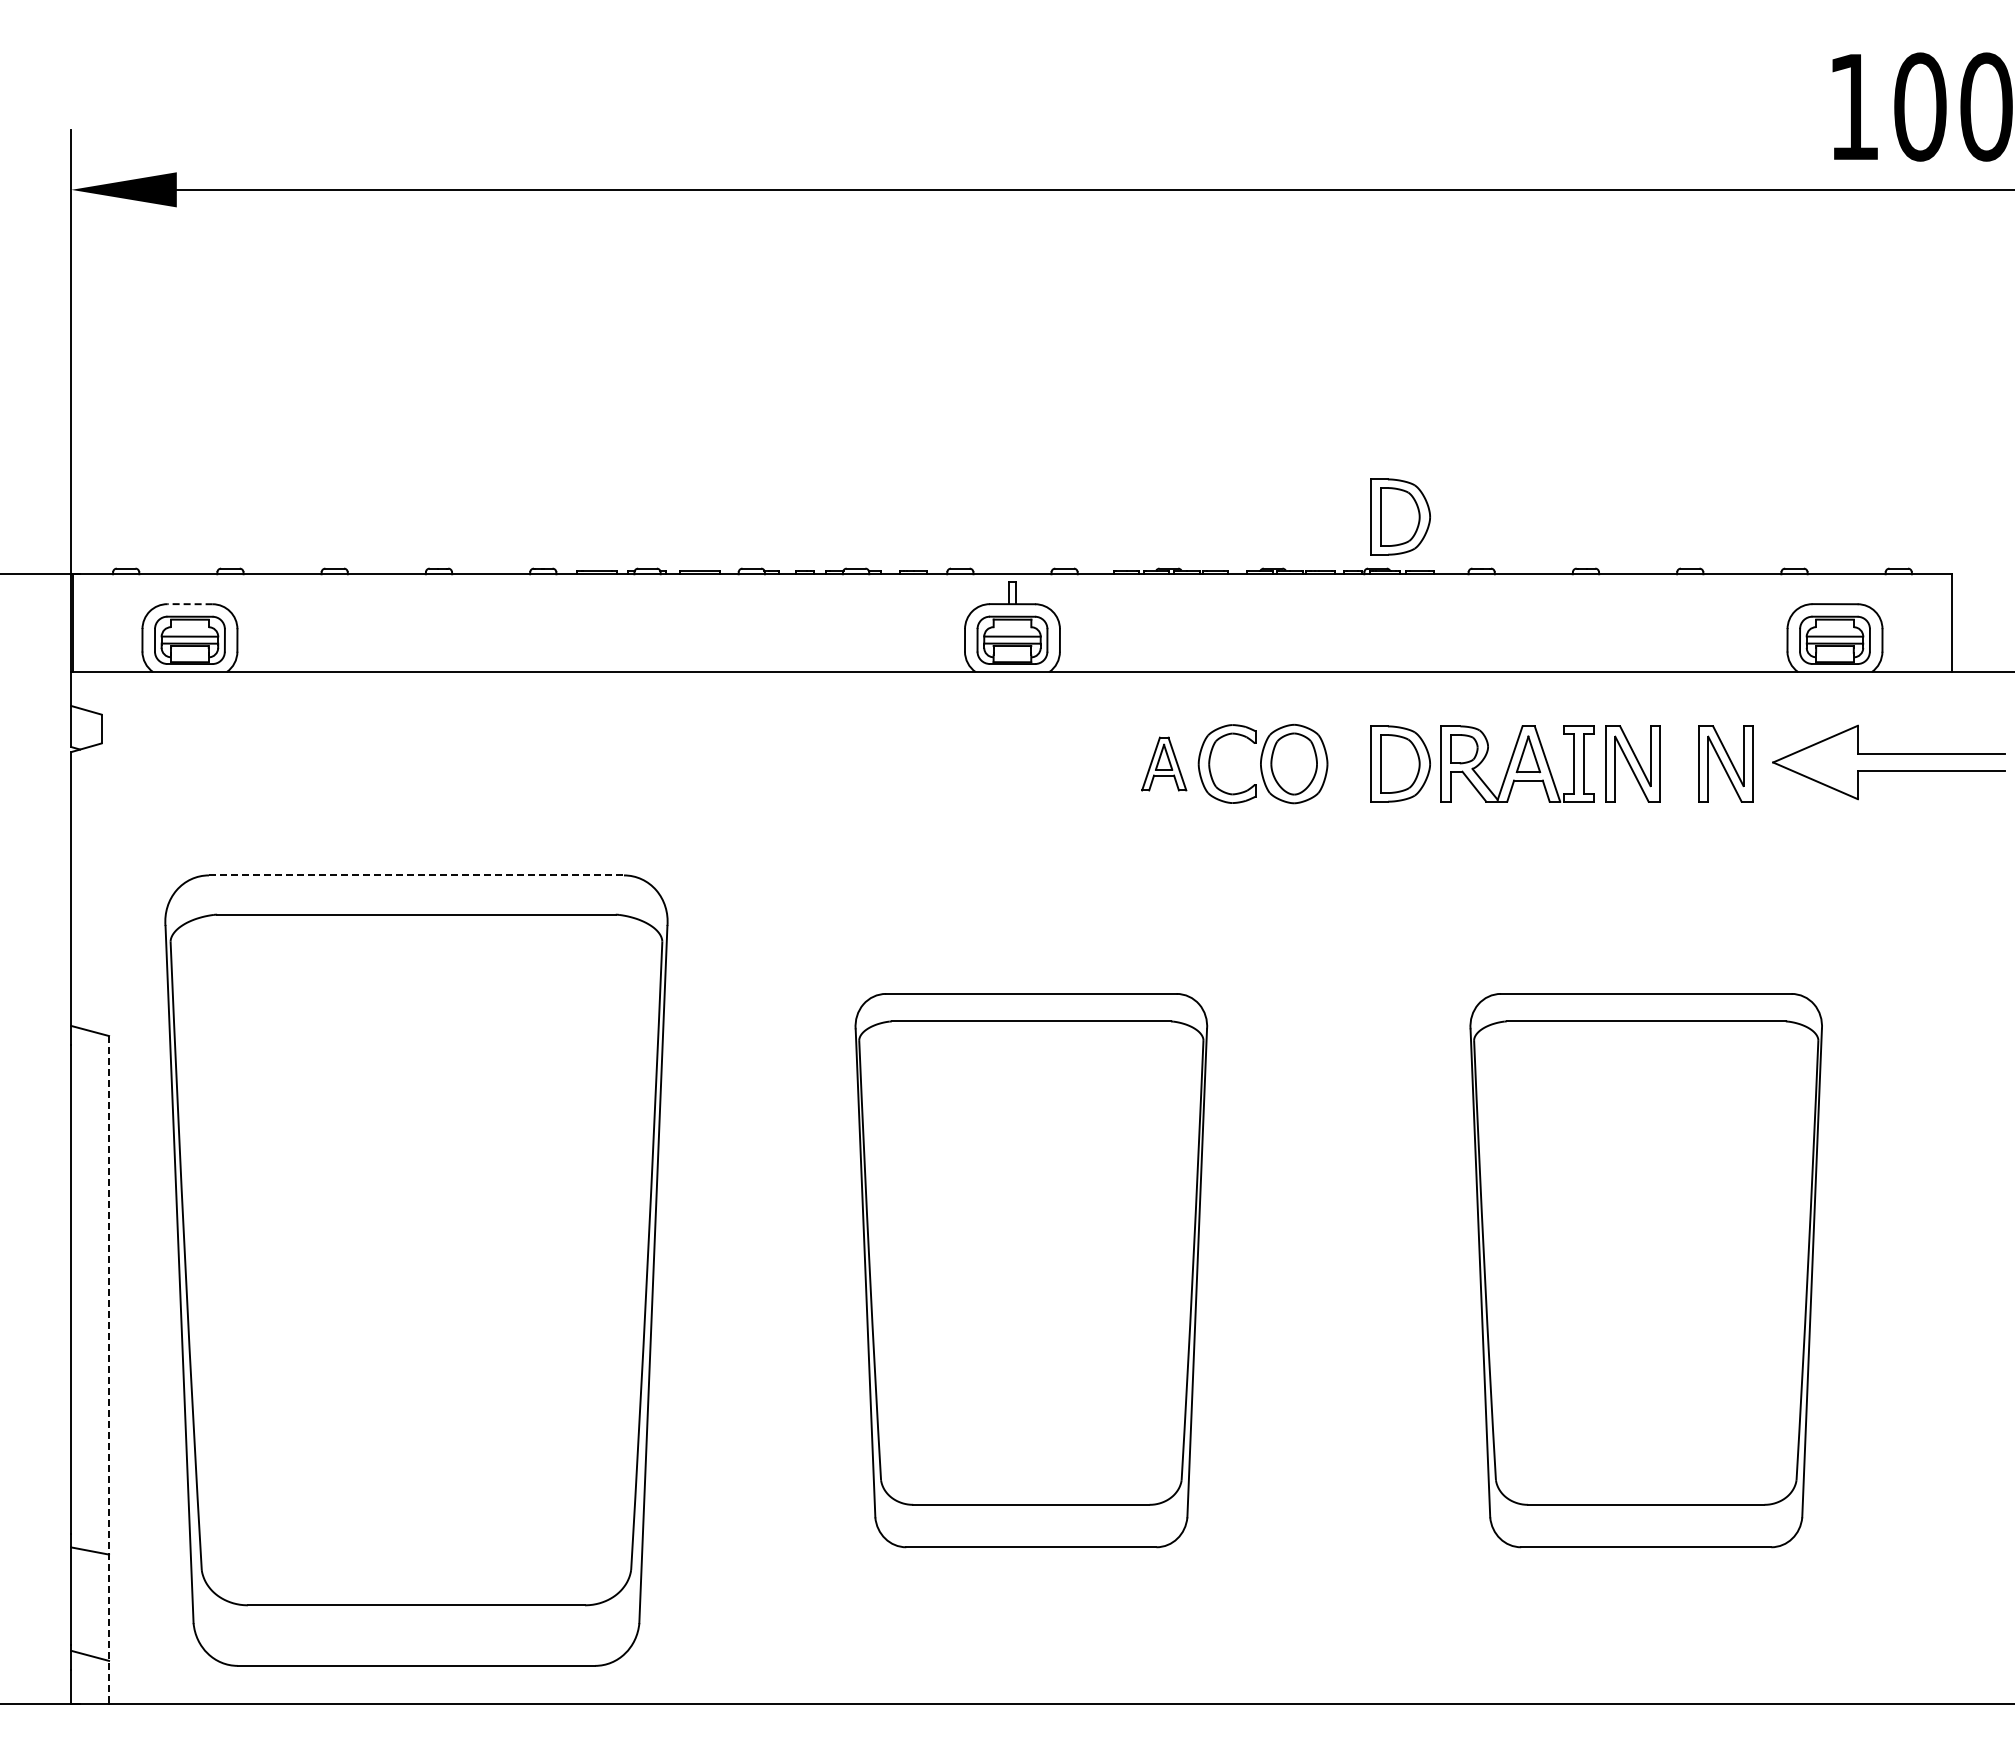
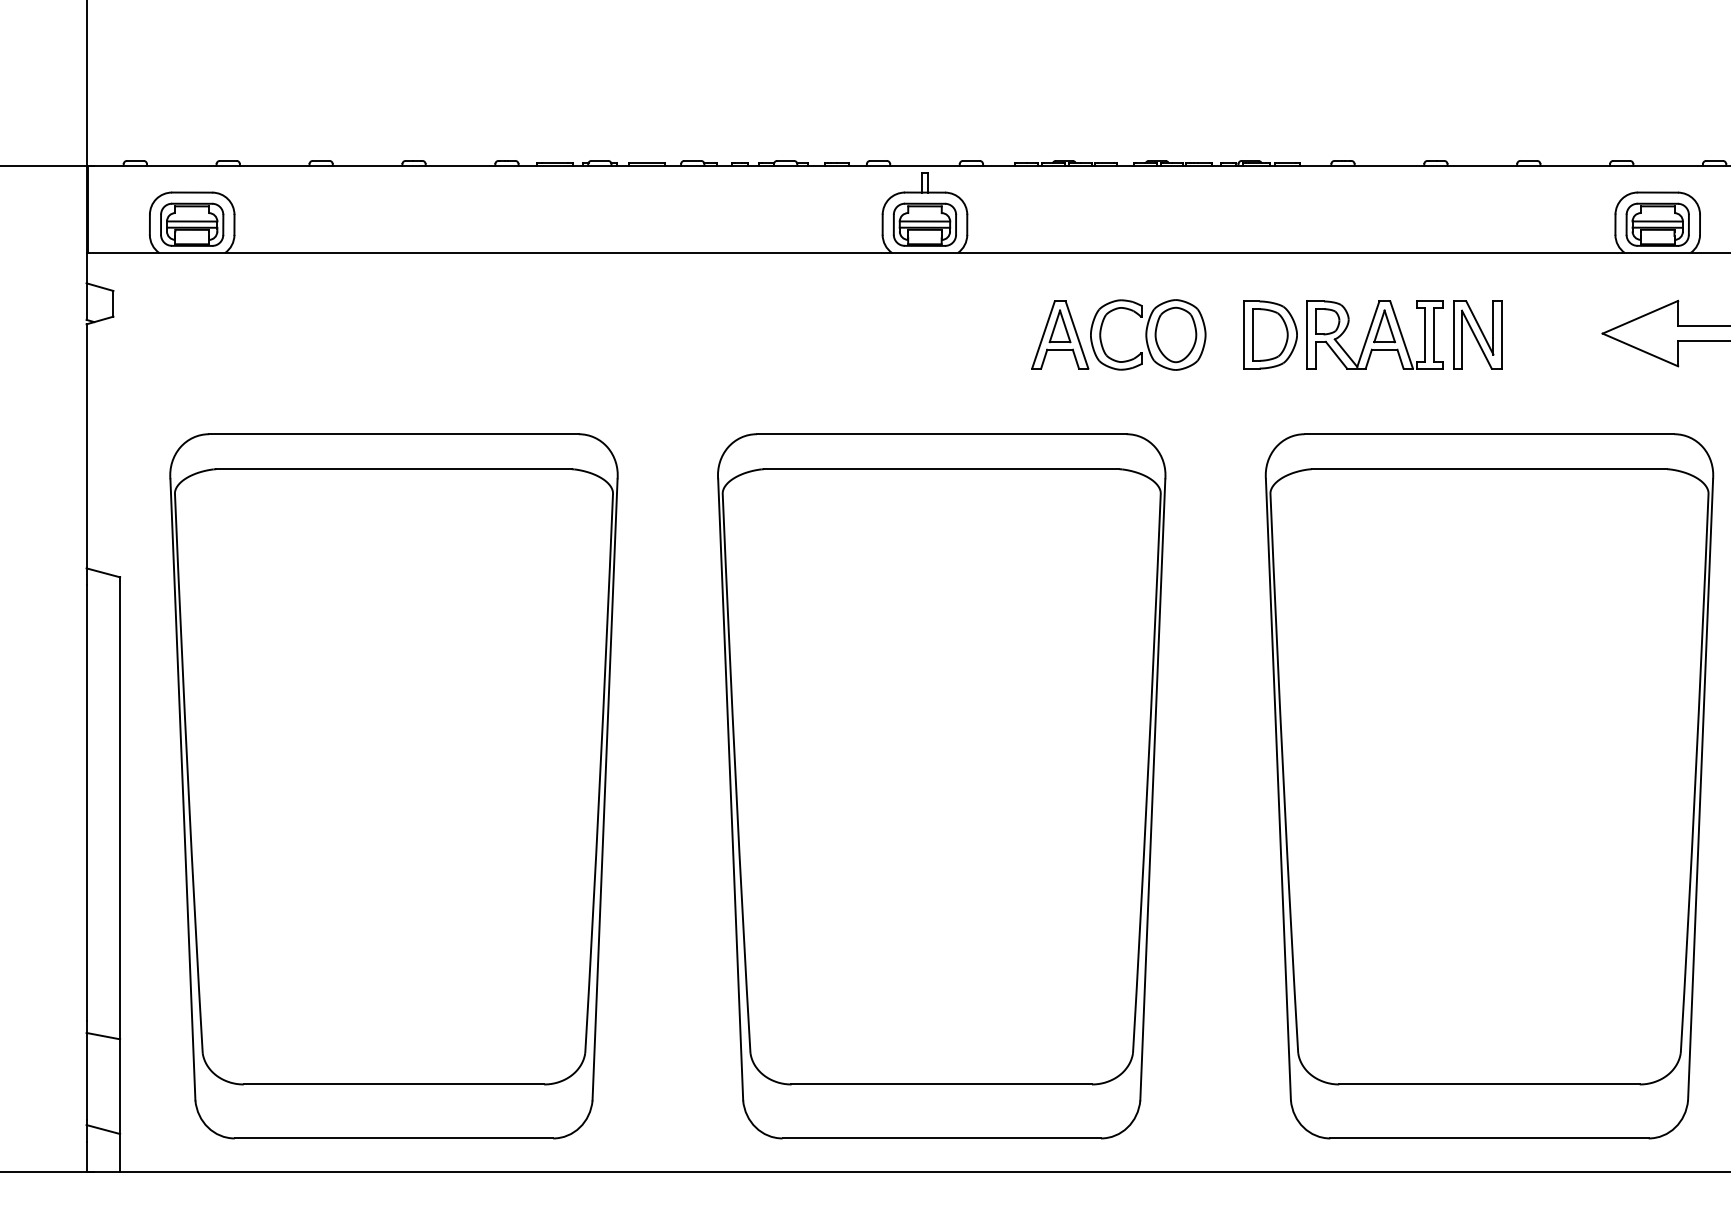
part: (1400, 516) -> (1270, 114), removed
line: (190, 604) -> (192, 192), dashed -> solid
part: (1163, 763) -> (1059, 334), size x1.43
part: (1725, 763) -> (1560, 334), removed
line: (416, 875) -> (394, 434), dashed -> solid
part: (1031, 1270) -> (941, 786), size x1.43
part: (1646, 1270) -> (1489, 786), size x1.43
line: (109, 1369) -> (120, 874), dashed -> solid

